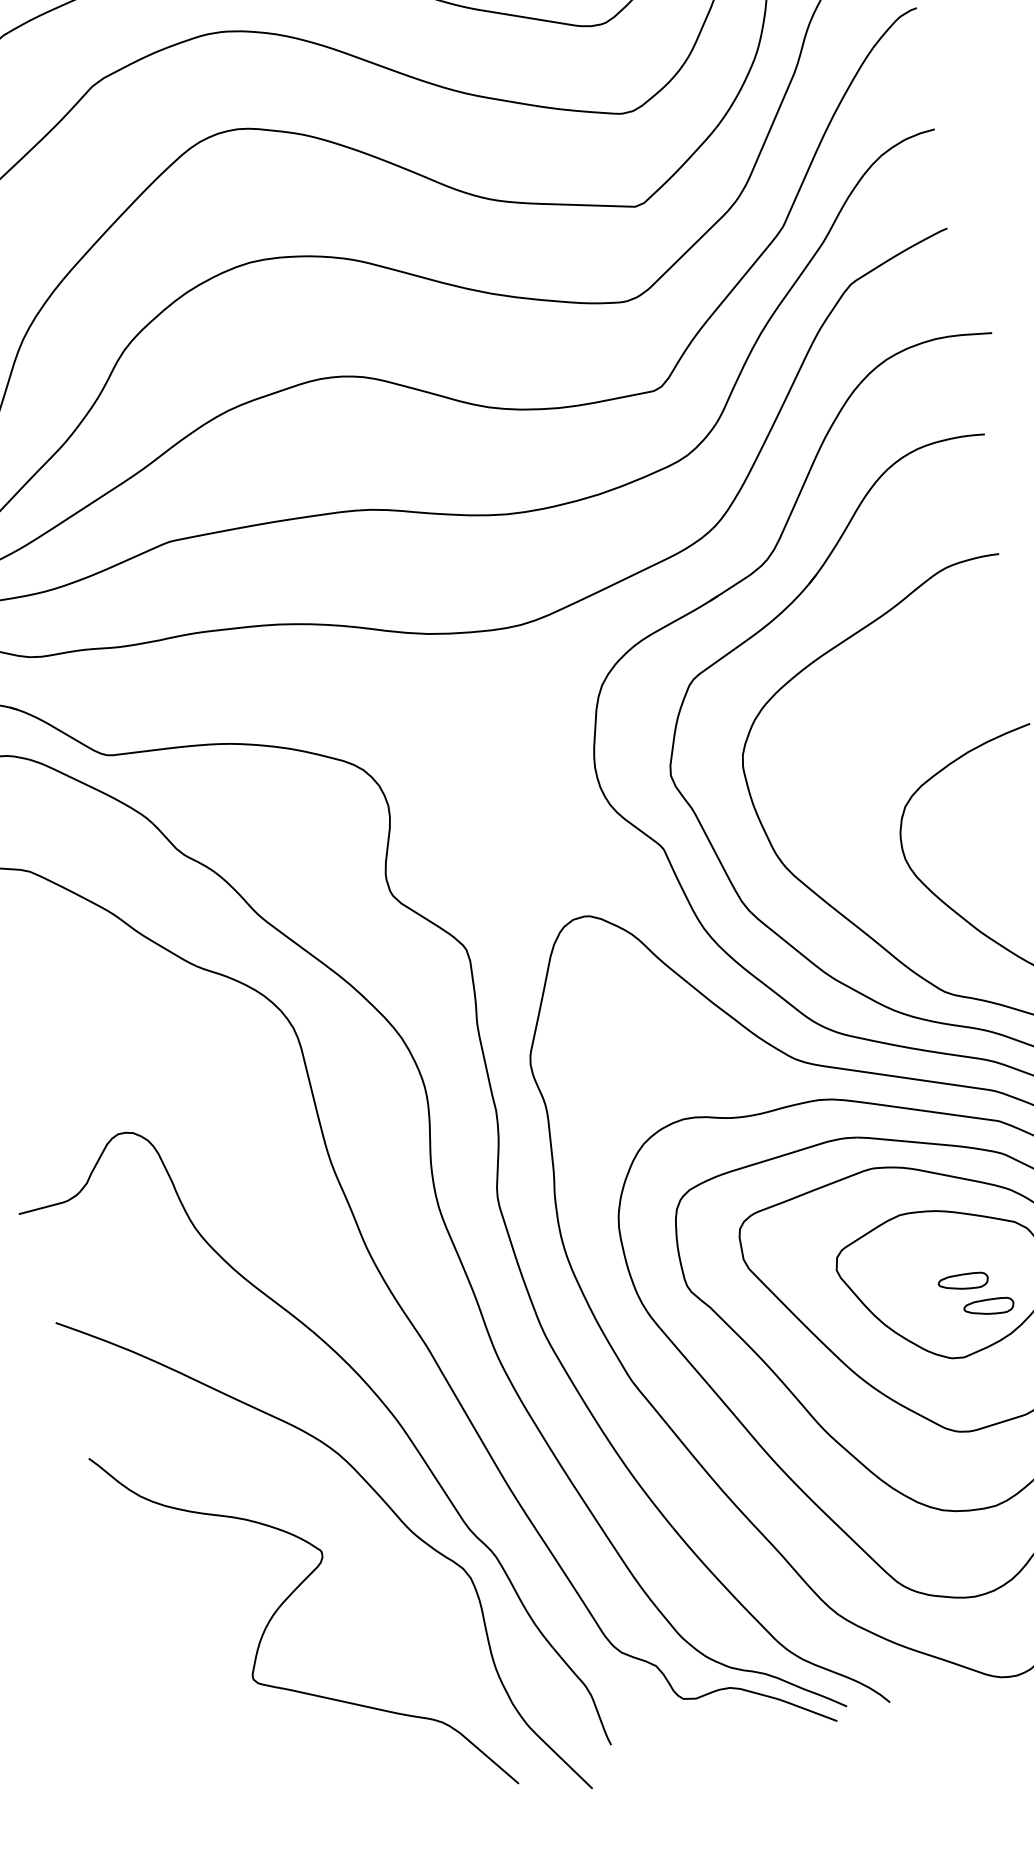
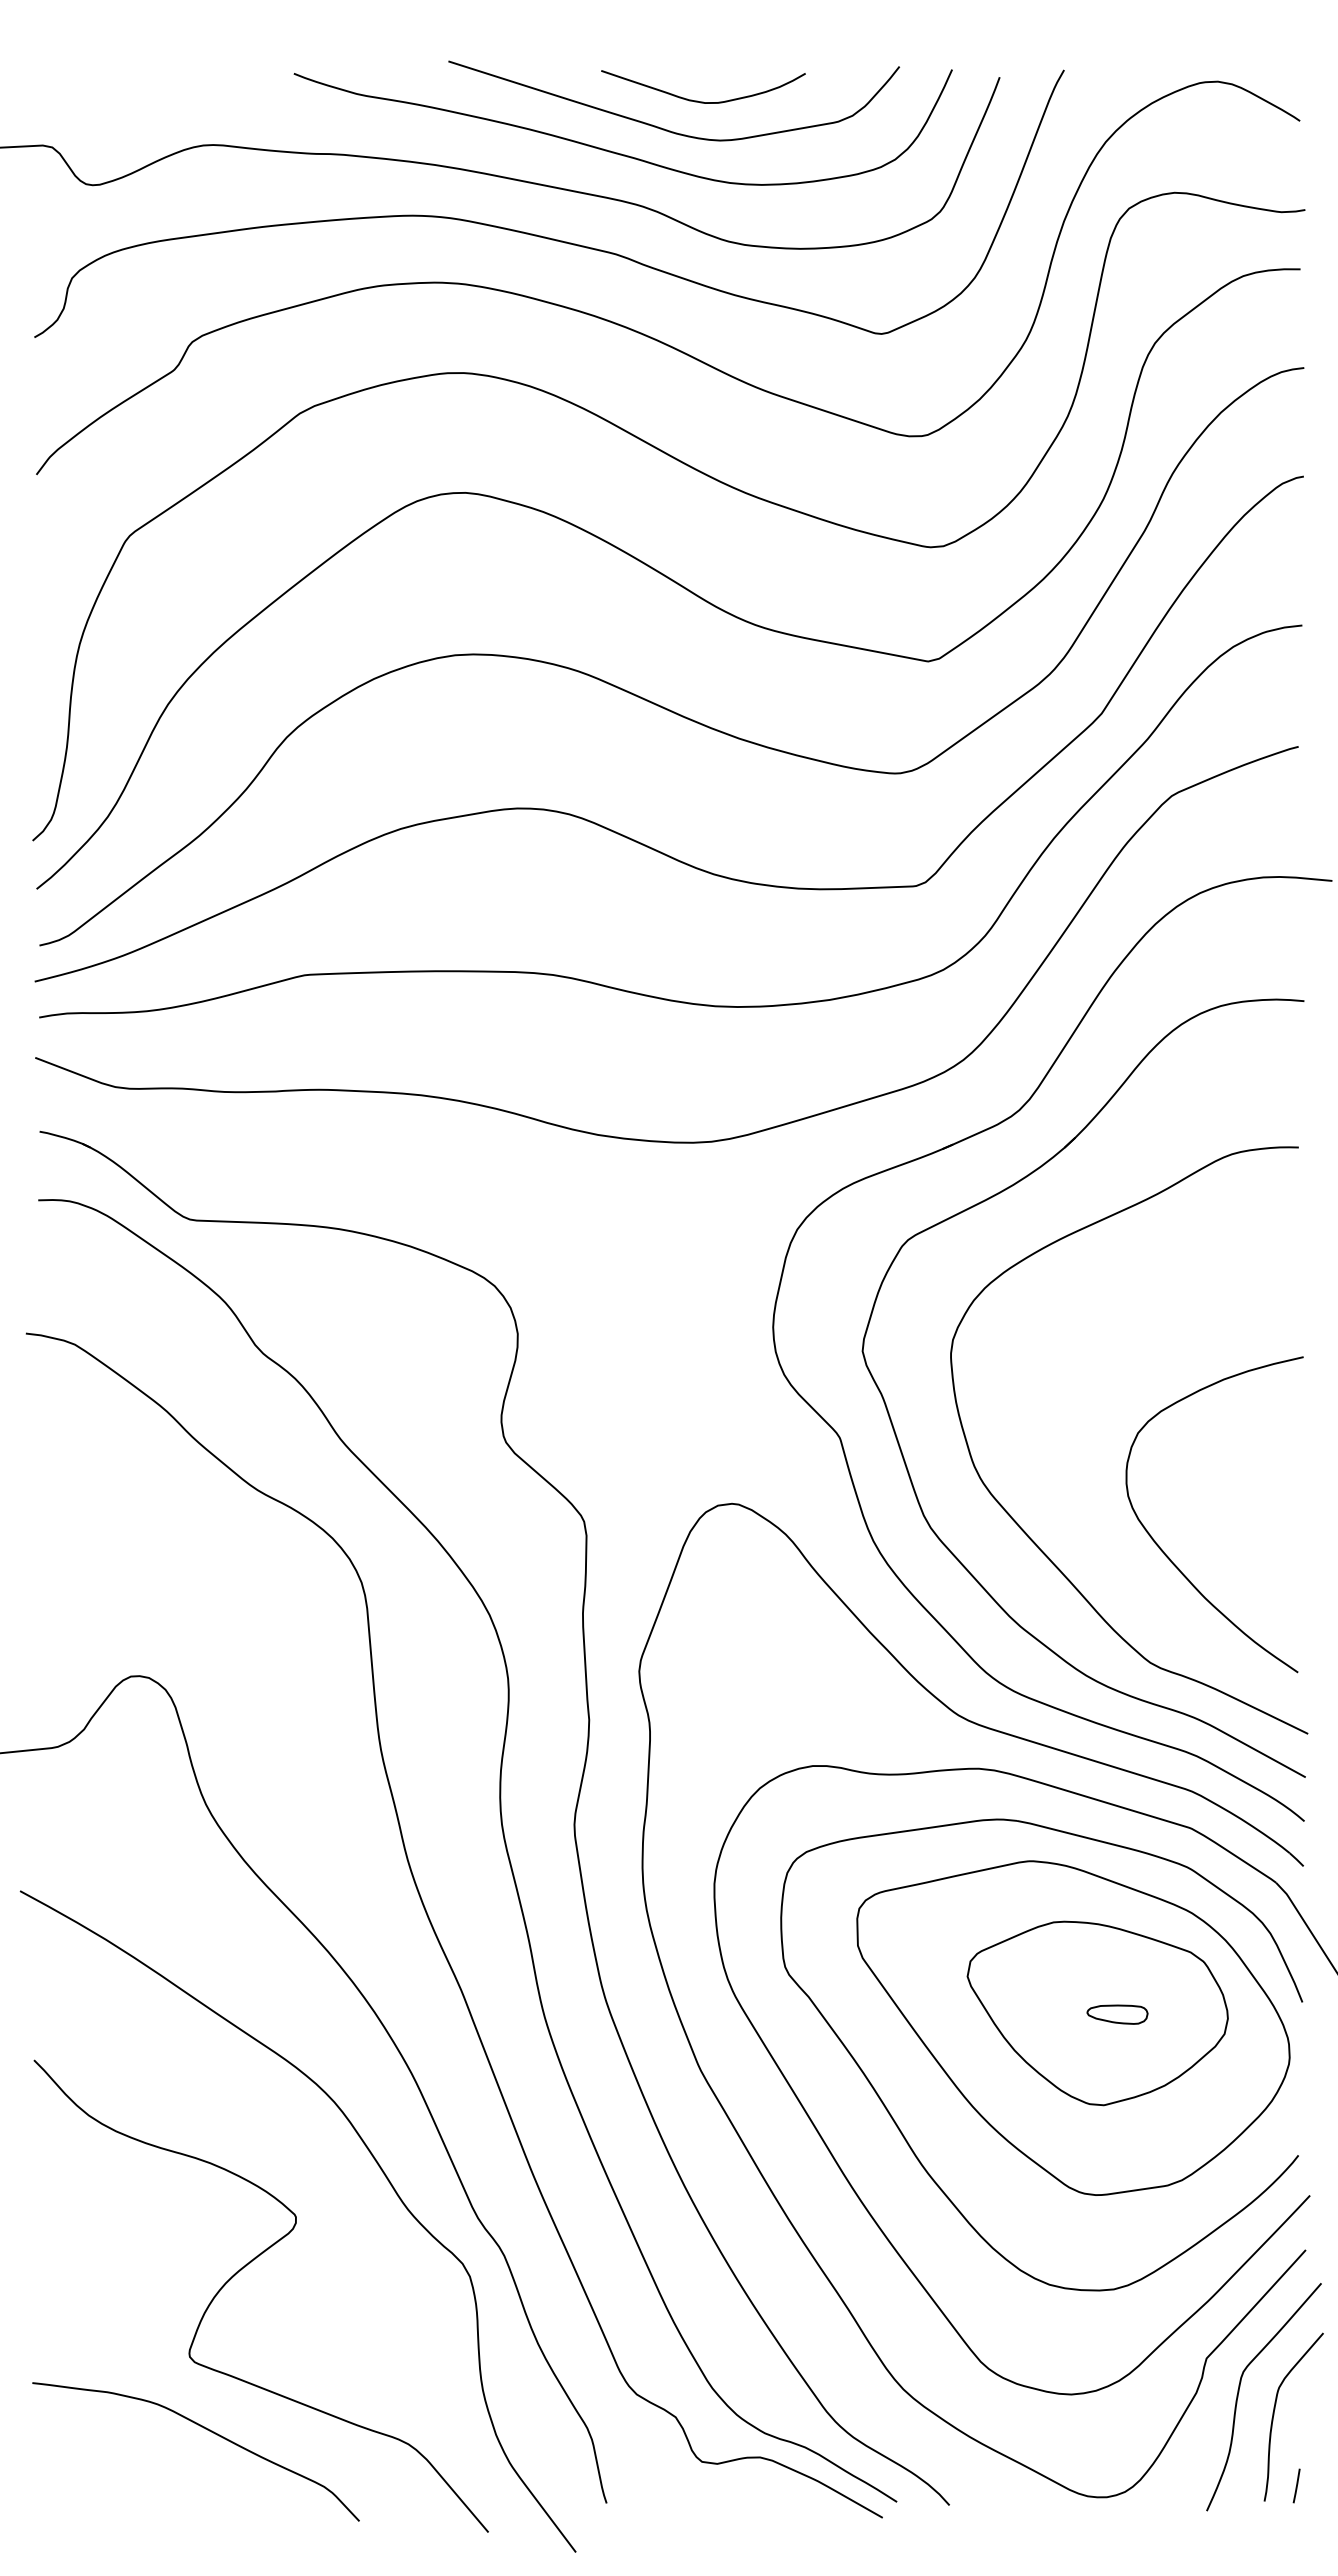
part: (989, 1307) -> (1143, 2049), removed
curve: (275, 1736) -> (205, 2429), added

